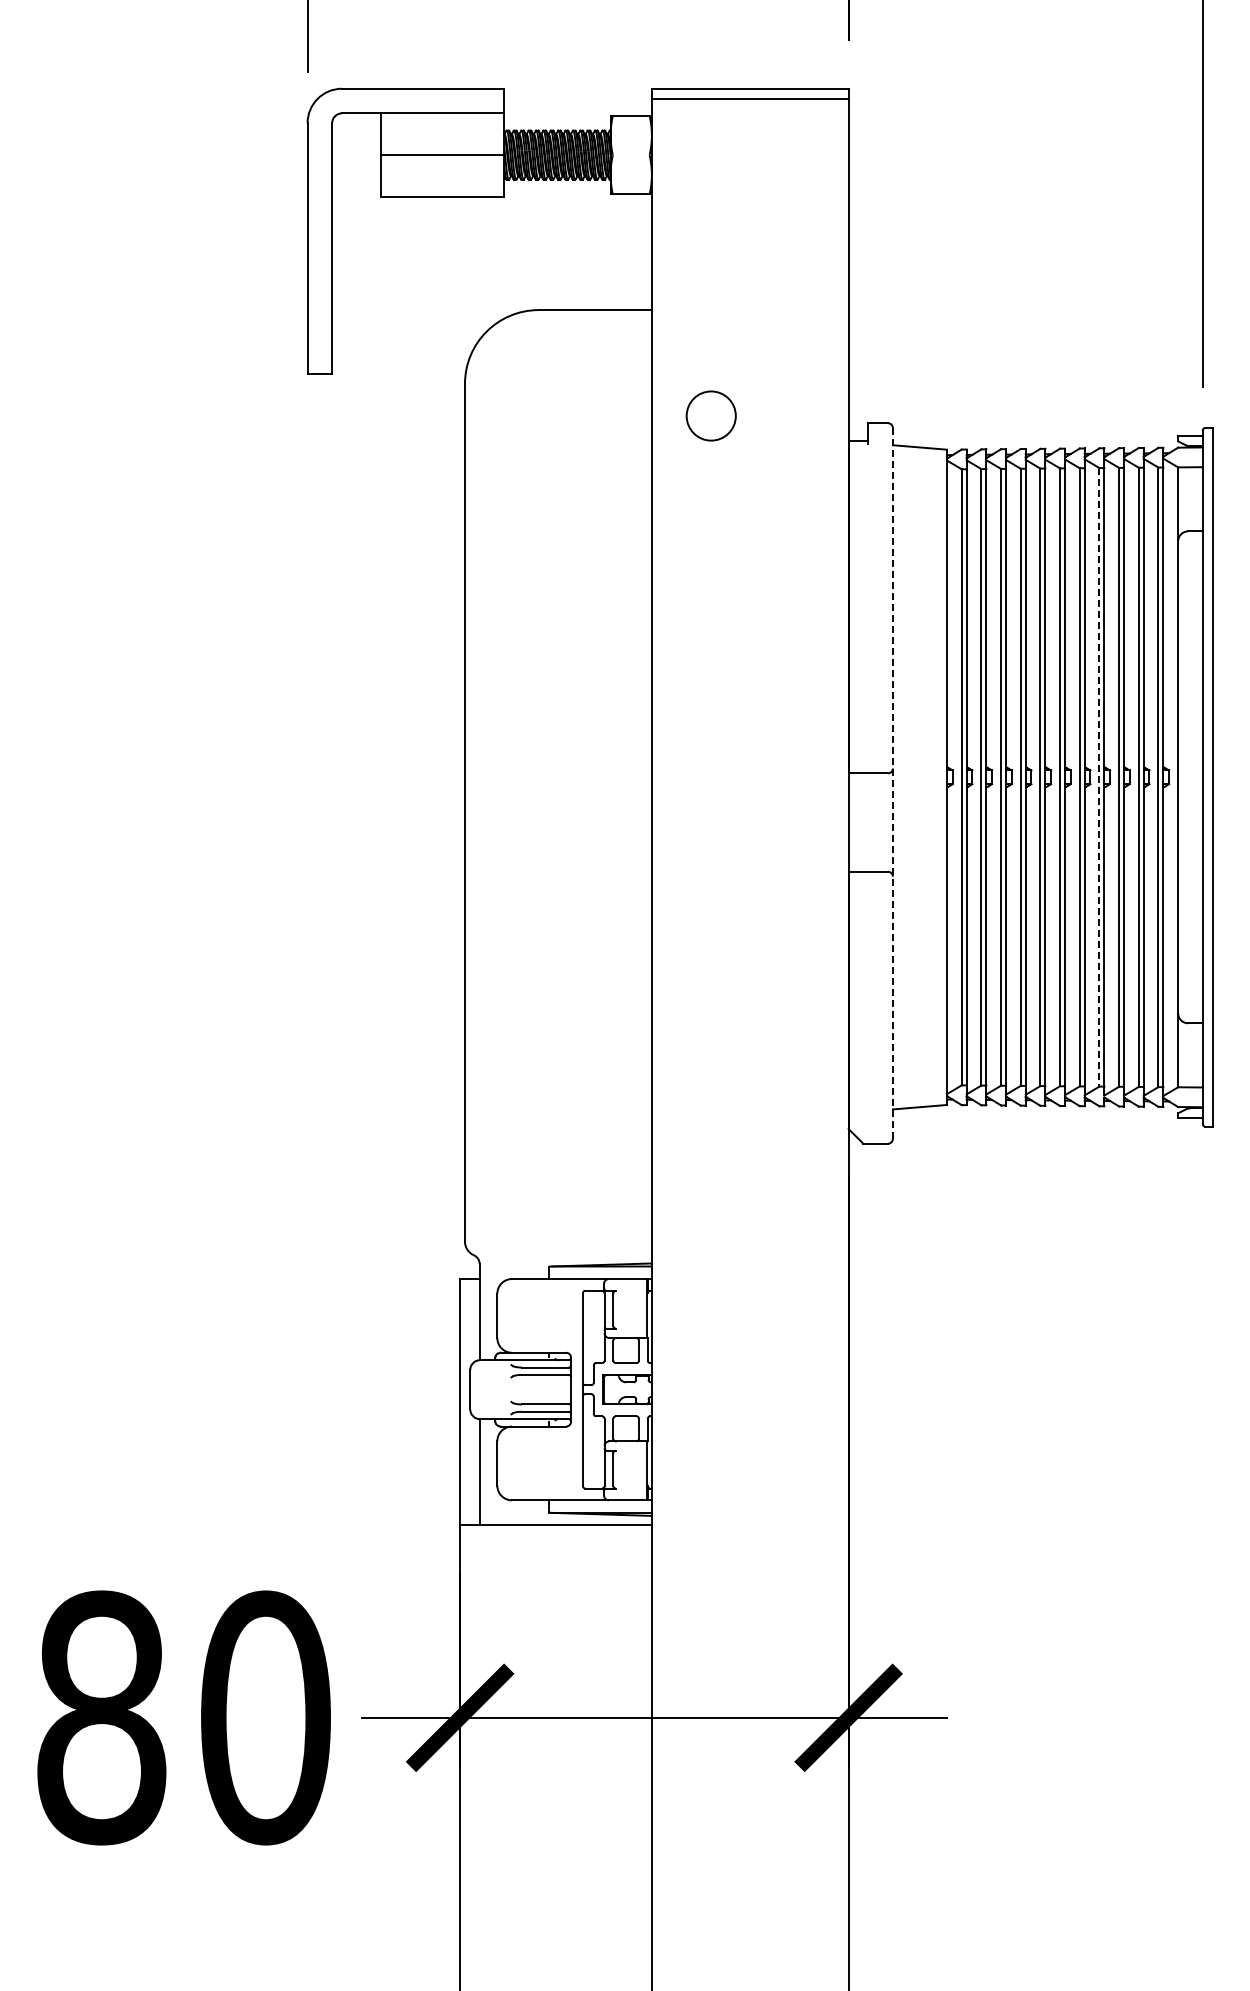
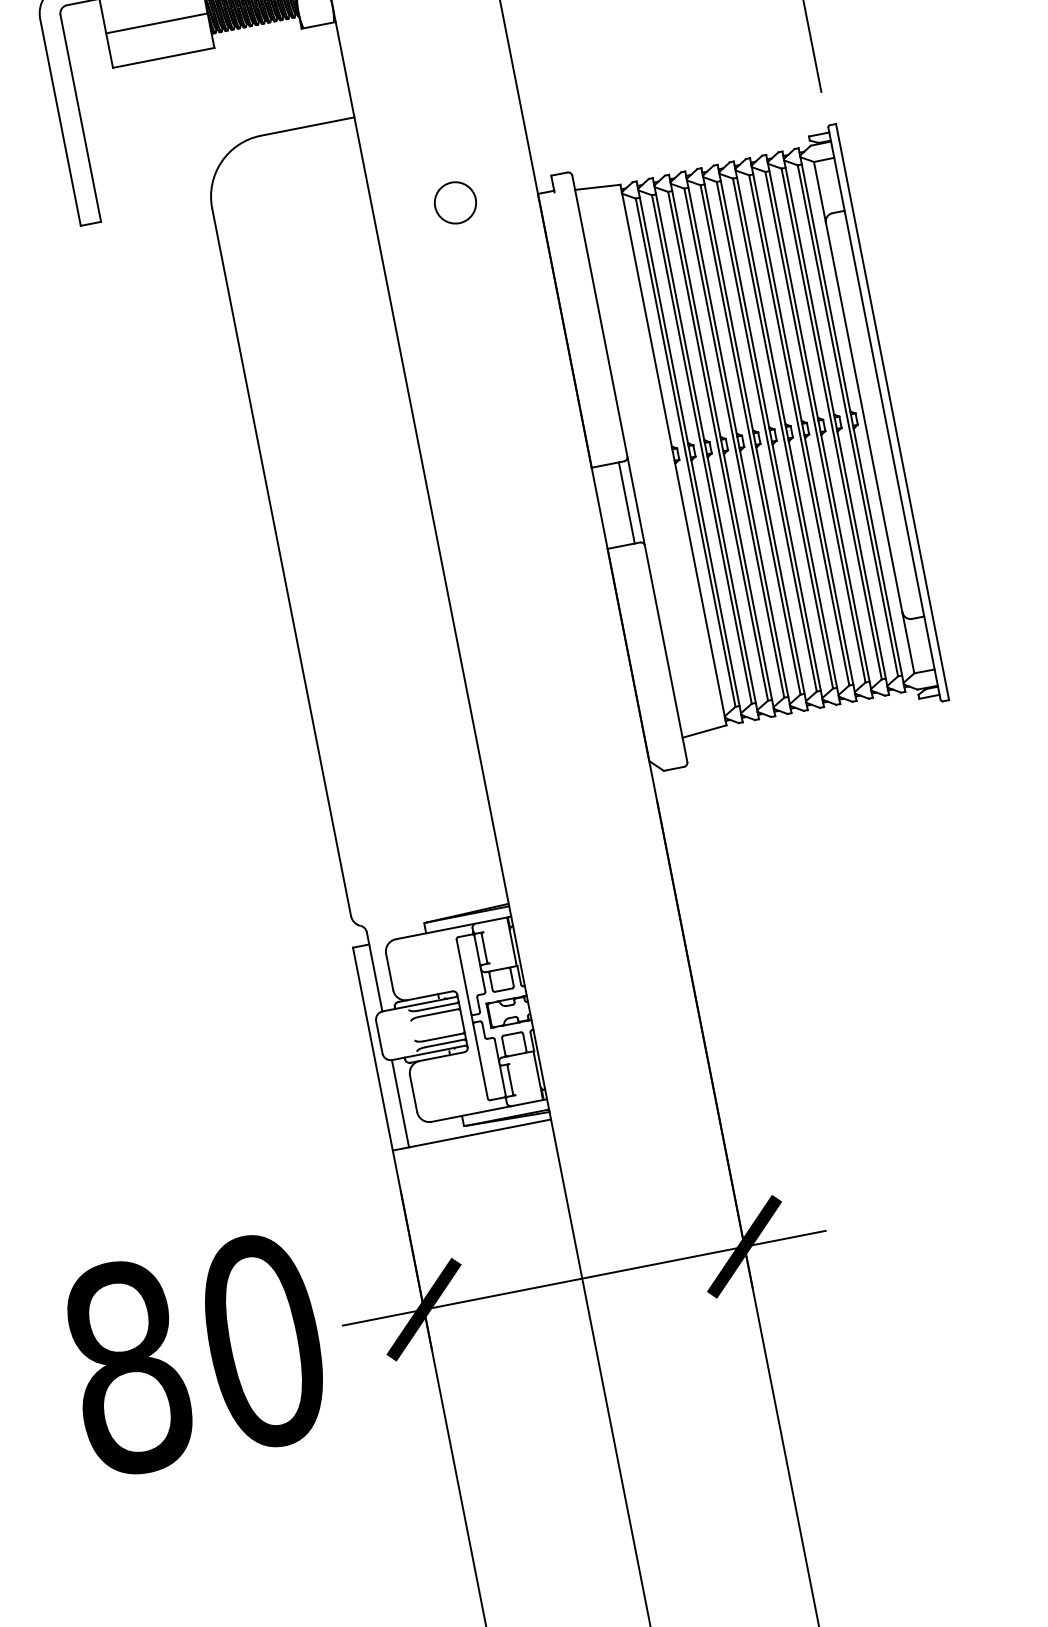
circle: (710, 415) -> (454, 202), moved
line: (1099, 777) -> (799, 430), dashed -> solid
line: (892, 783) -> (629, 468), dashed -> solid
line: (881, 822) -> (626, 502), added

